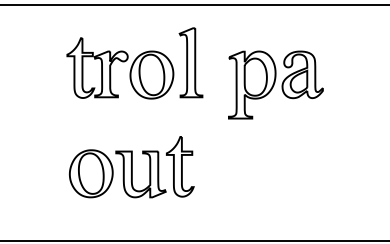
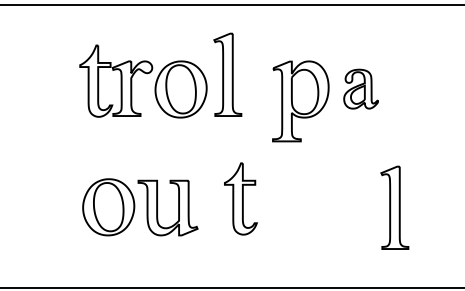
part: (302, 74) -> (360, 88), size x0.7
part: (179, 166) -> (240, 198), moved
part: (330, 173) -> (394, 207), added

